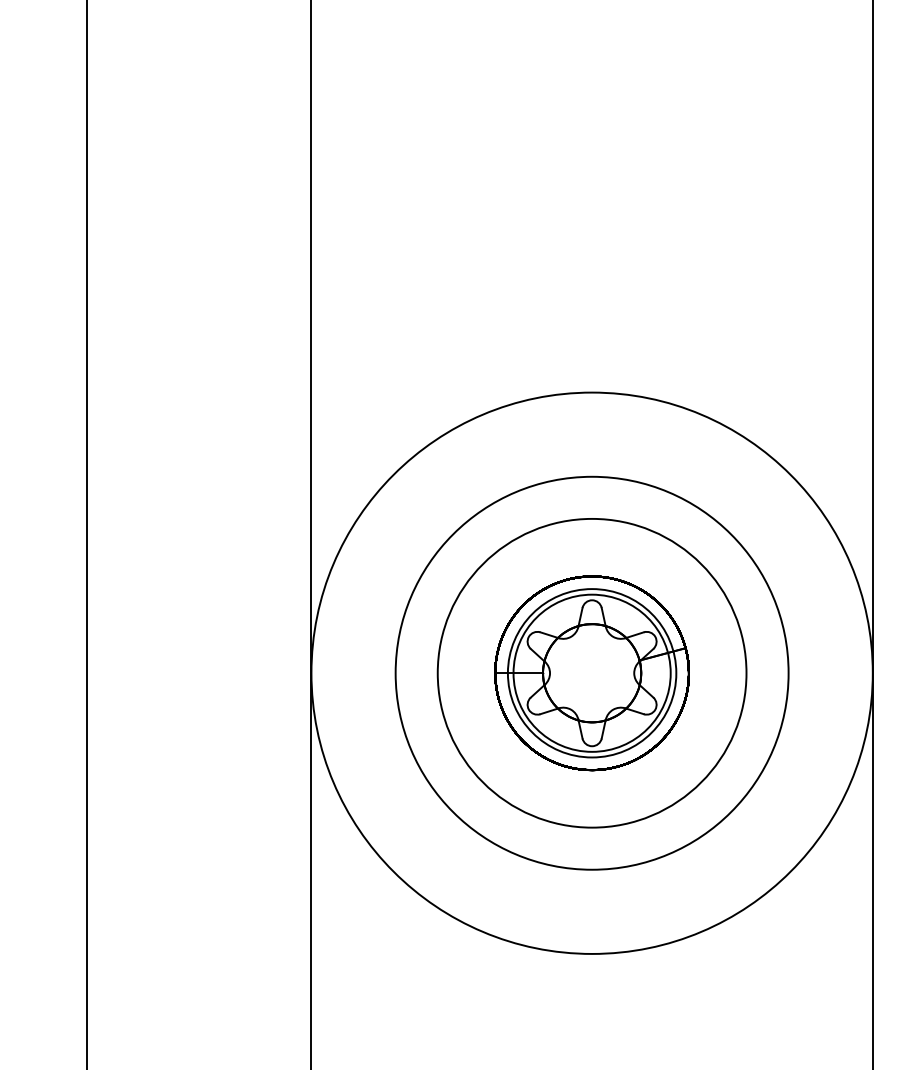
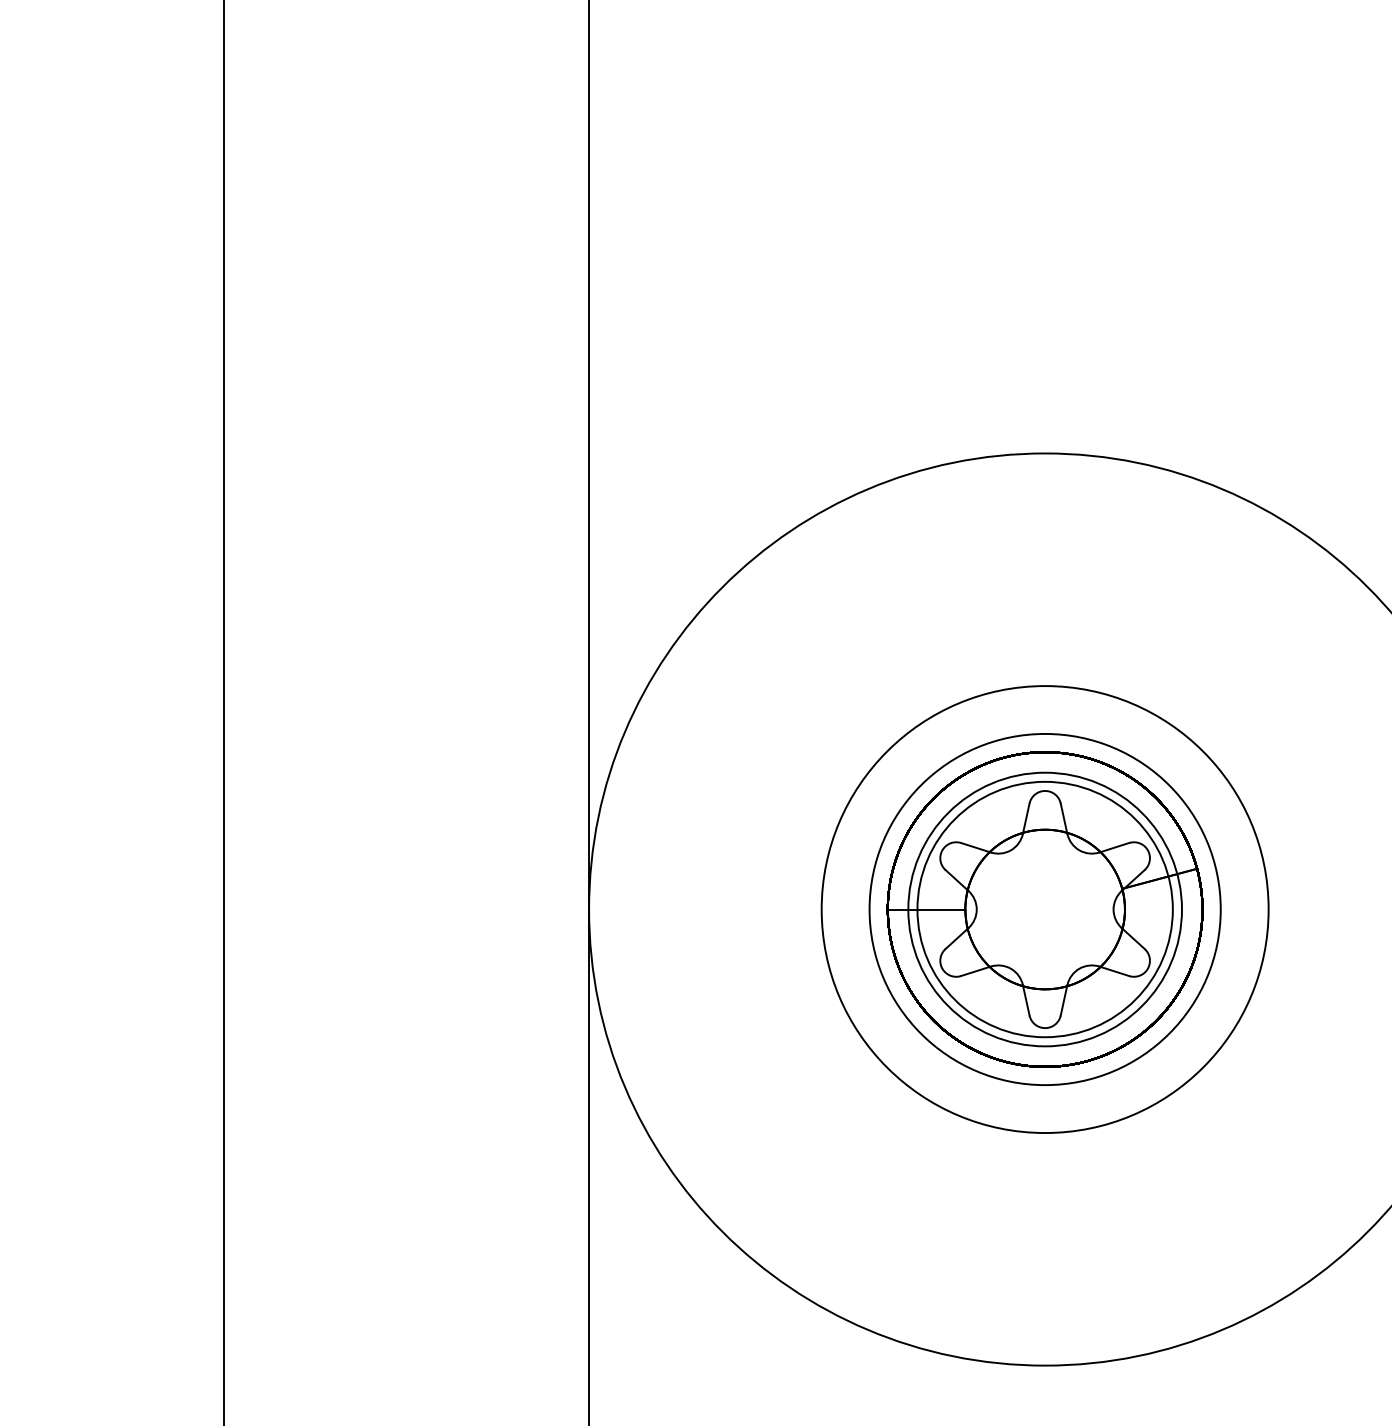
circle: (591, 672) -> (1044, 908), size x0.7
circle: (591, 672) -> (1044, 908), size x0.7

